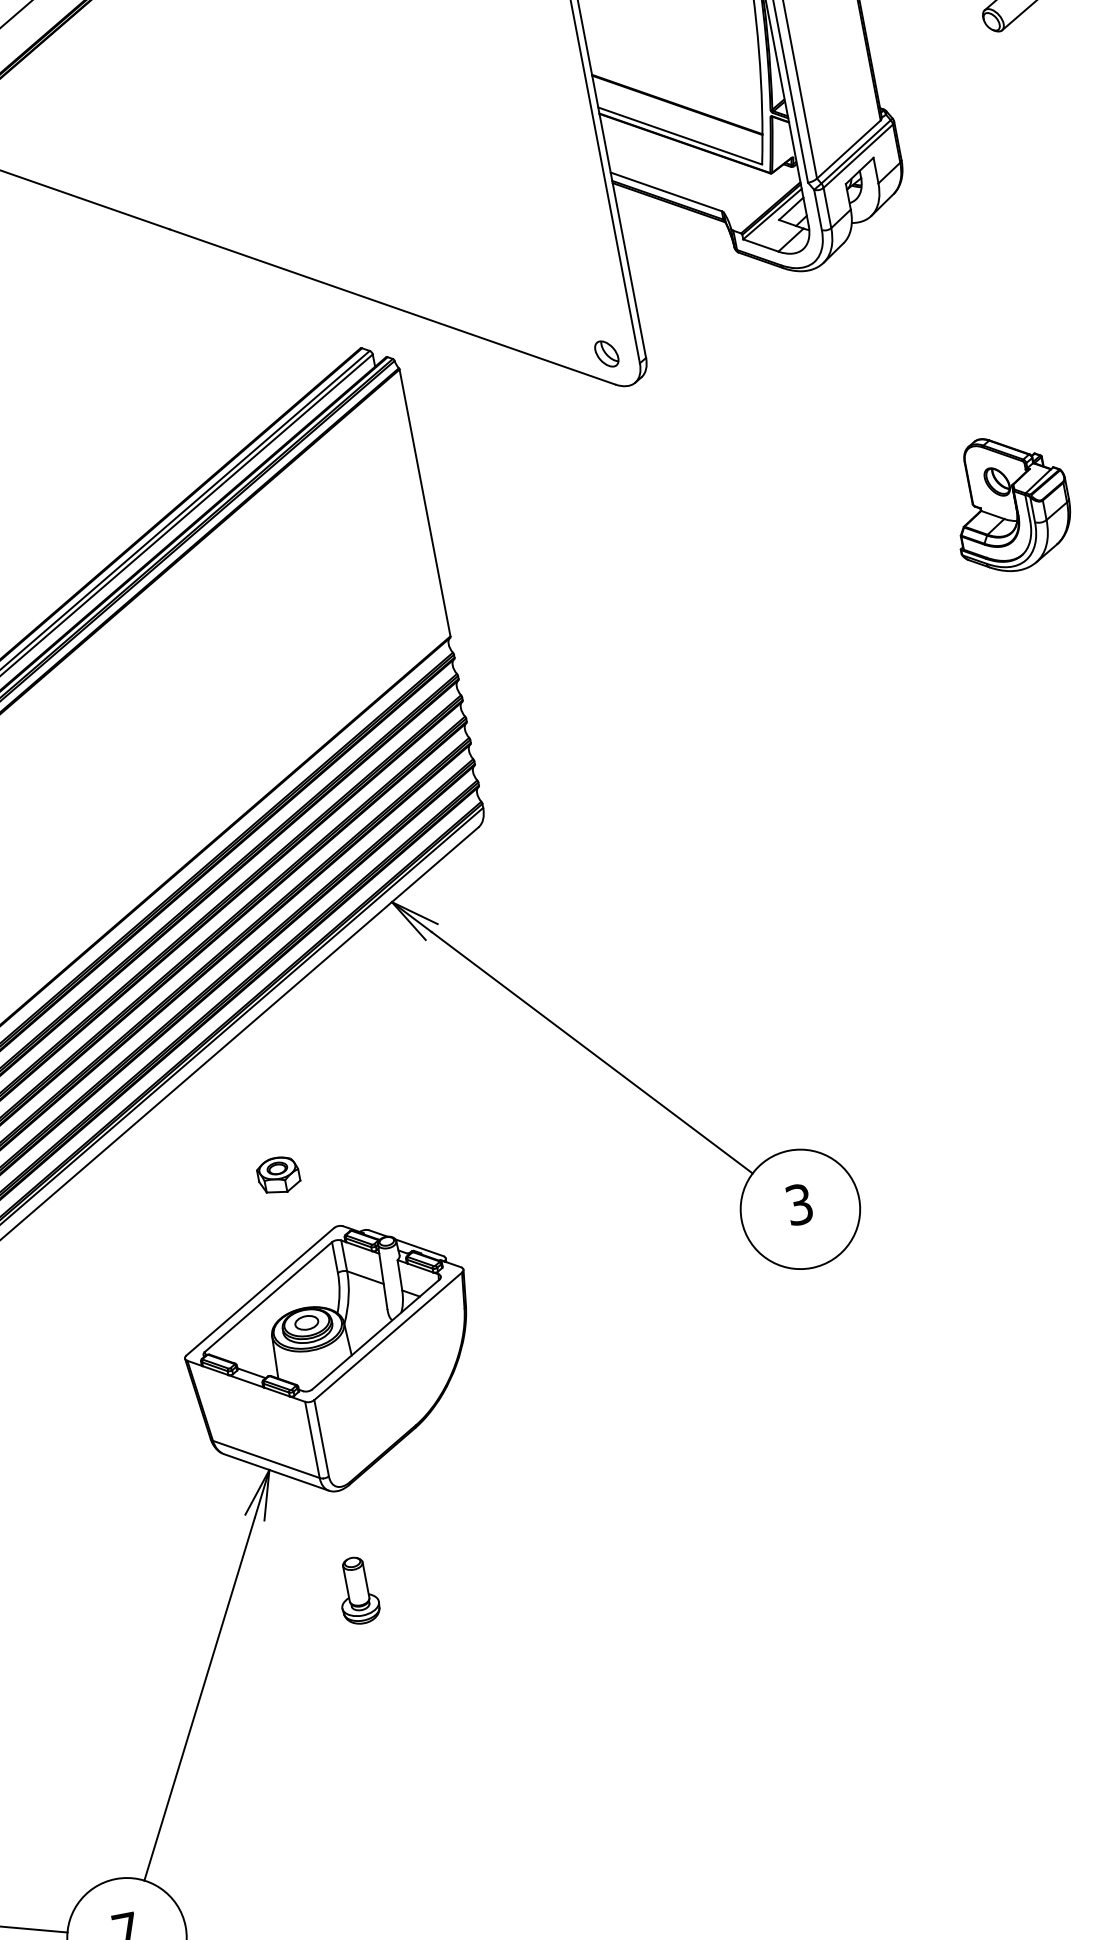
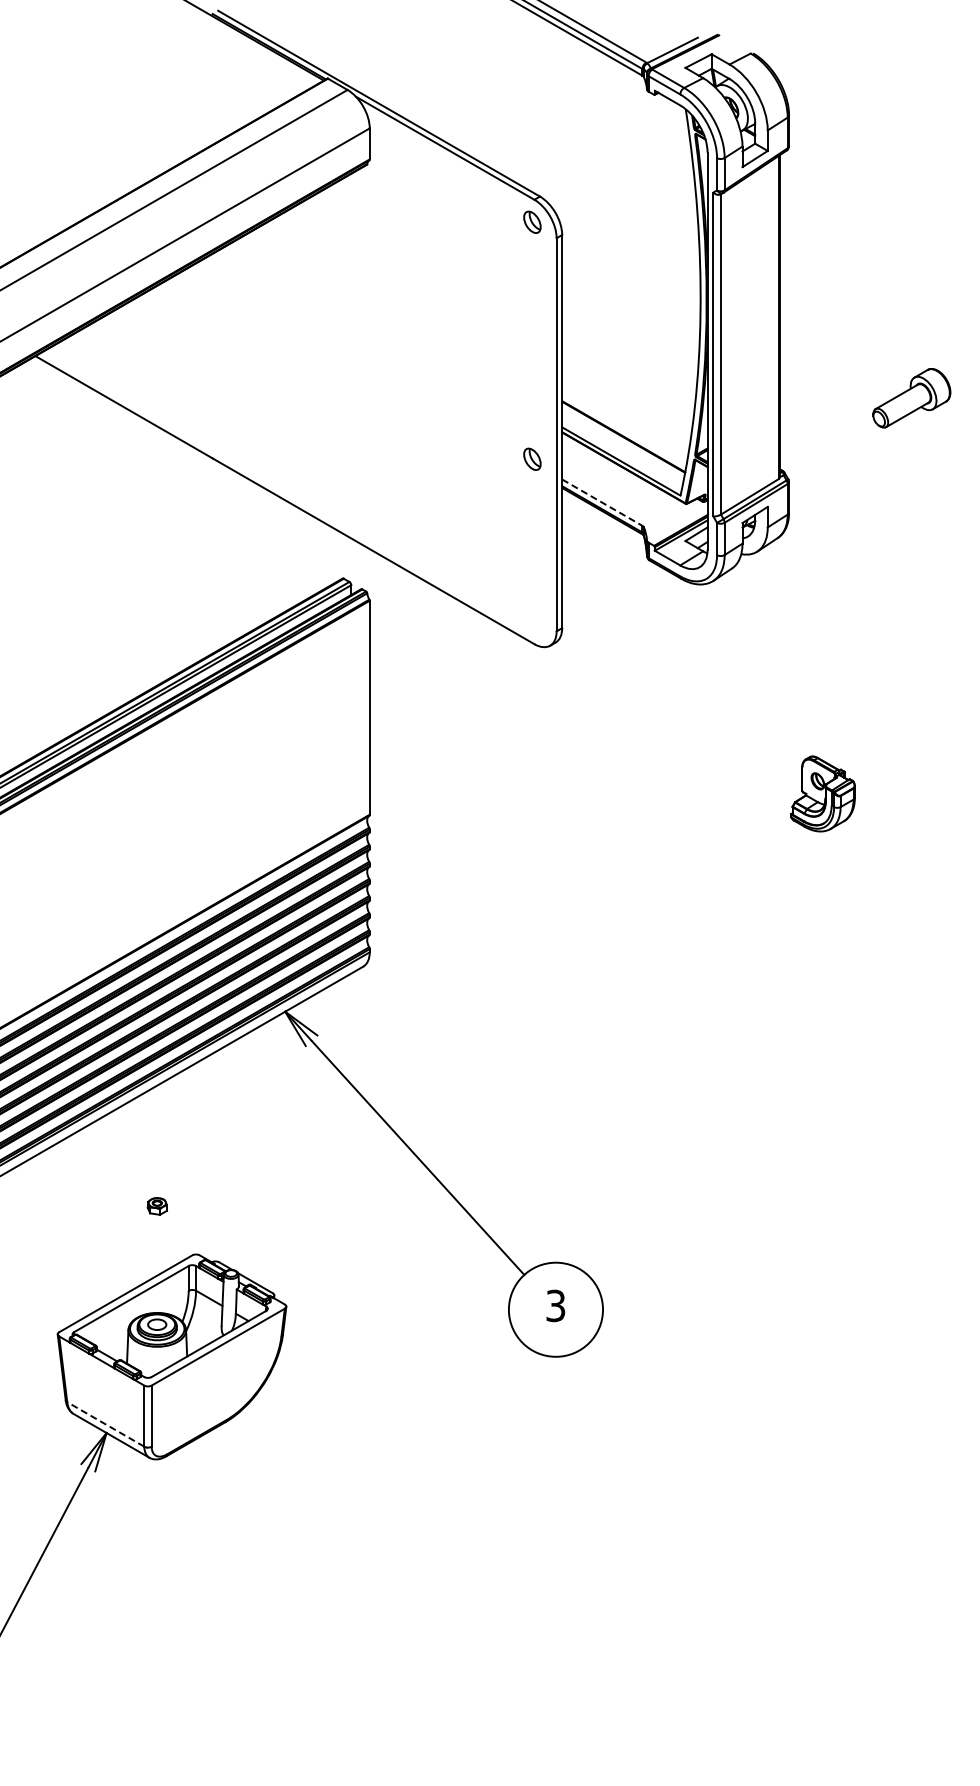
line: (666, 191) -> (602, 502), solid -> dashed
part: (606, 352) -> (532, 458), moved
part: (1010, 502) -> (822, 793), size x0.7
part: (278, 1175) -> (157, 1206), size x0.6
line: (266, 1459) -> (105, 1424), solid -> dashed
part: (356, 1590) -> (156, 1539), removed

